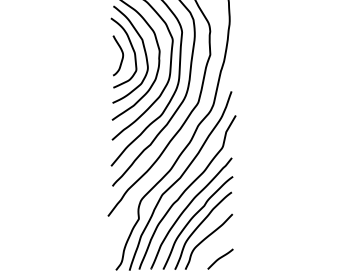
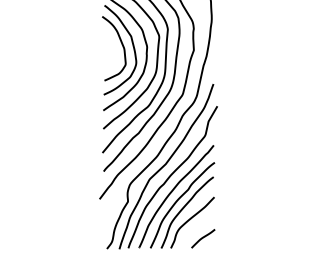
curve: (122, 55) -> (112, 50), removed

